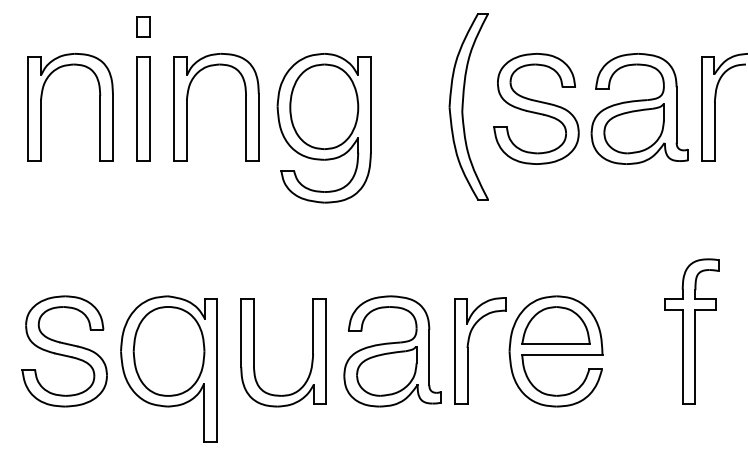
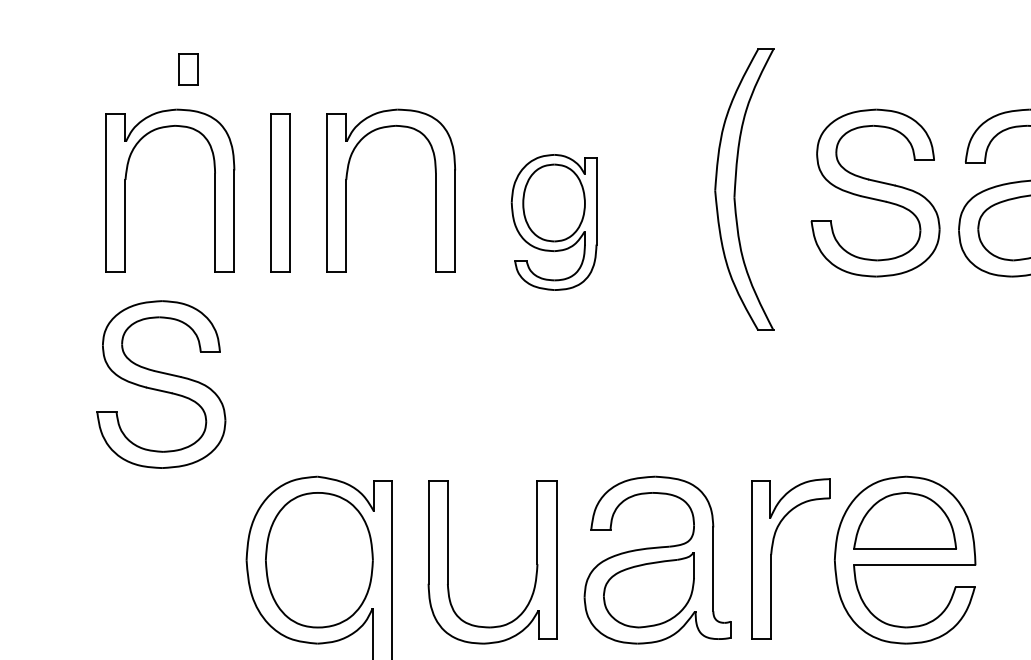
part: (143, 26) -> (188, 68), moved
part: (468, 106) -> (743, 189), moved
part: (323, 128) -> (553, 222), size x0.6
part: (64, 351) -> (161, 384), moved

